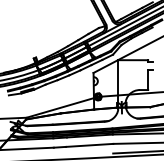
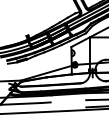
line: (89, 144) -> (68, 100), removed

